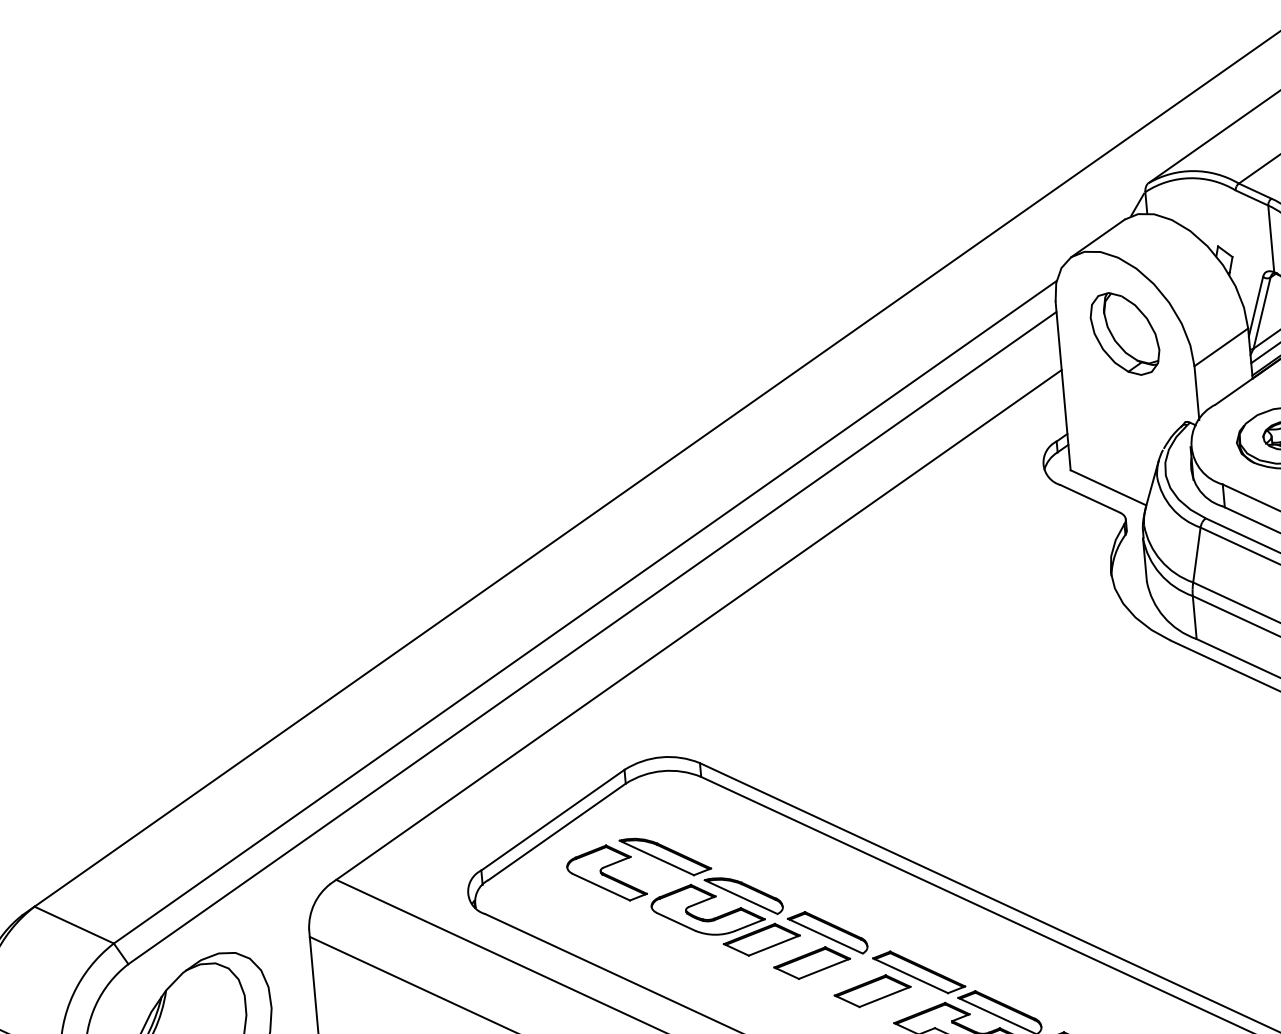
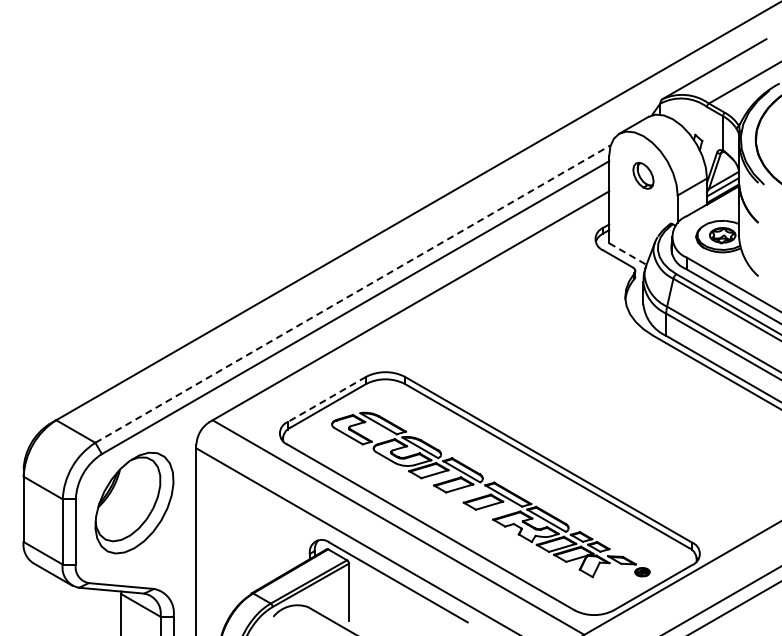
part: (1125, 333) -> (643, 175), size x0.6
line: (1107, 488) -> (627, 254), solid -> dashed
line: (586, 613) -> (353, 294), solid -> dashed
line: (552, 820) -> (326, 399), solid -> dashed

